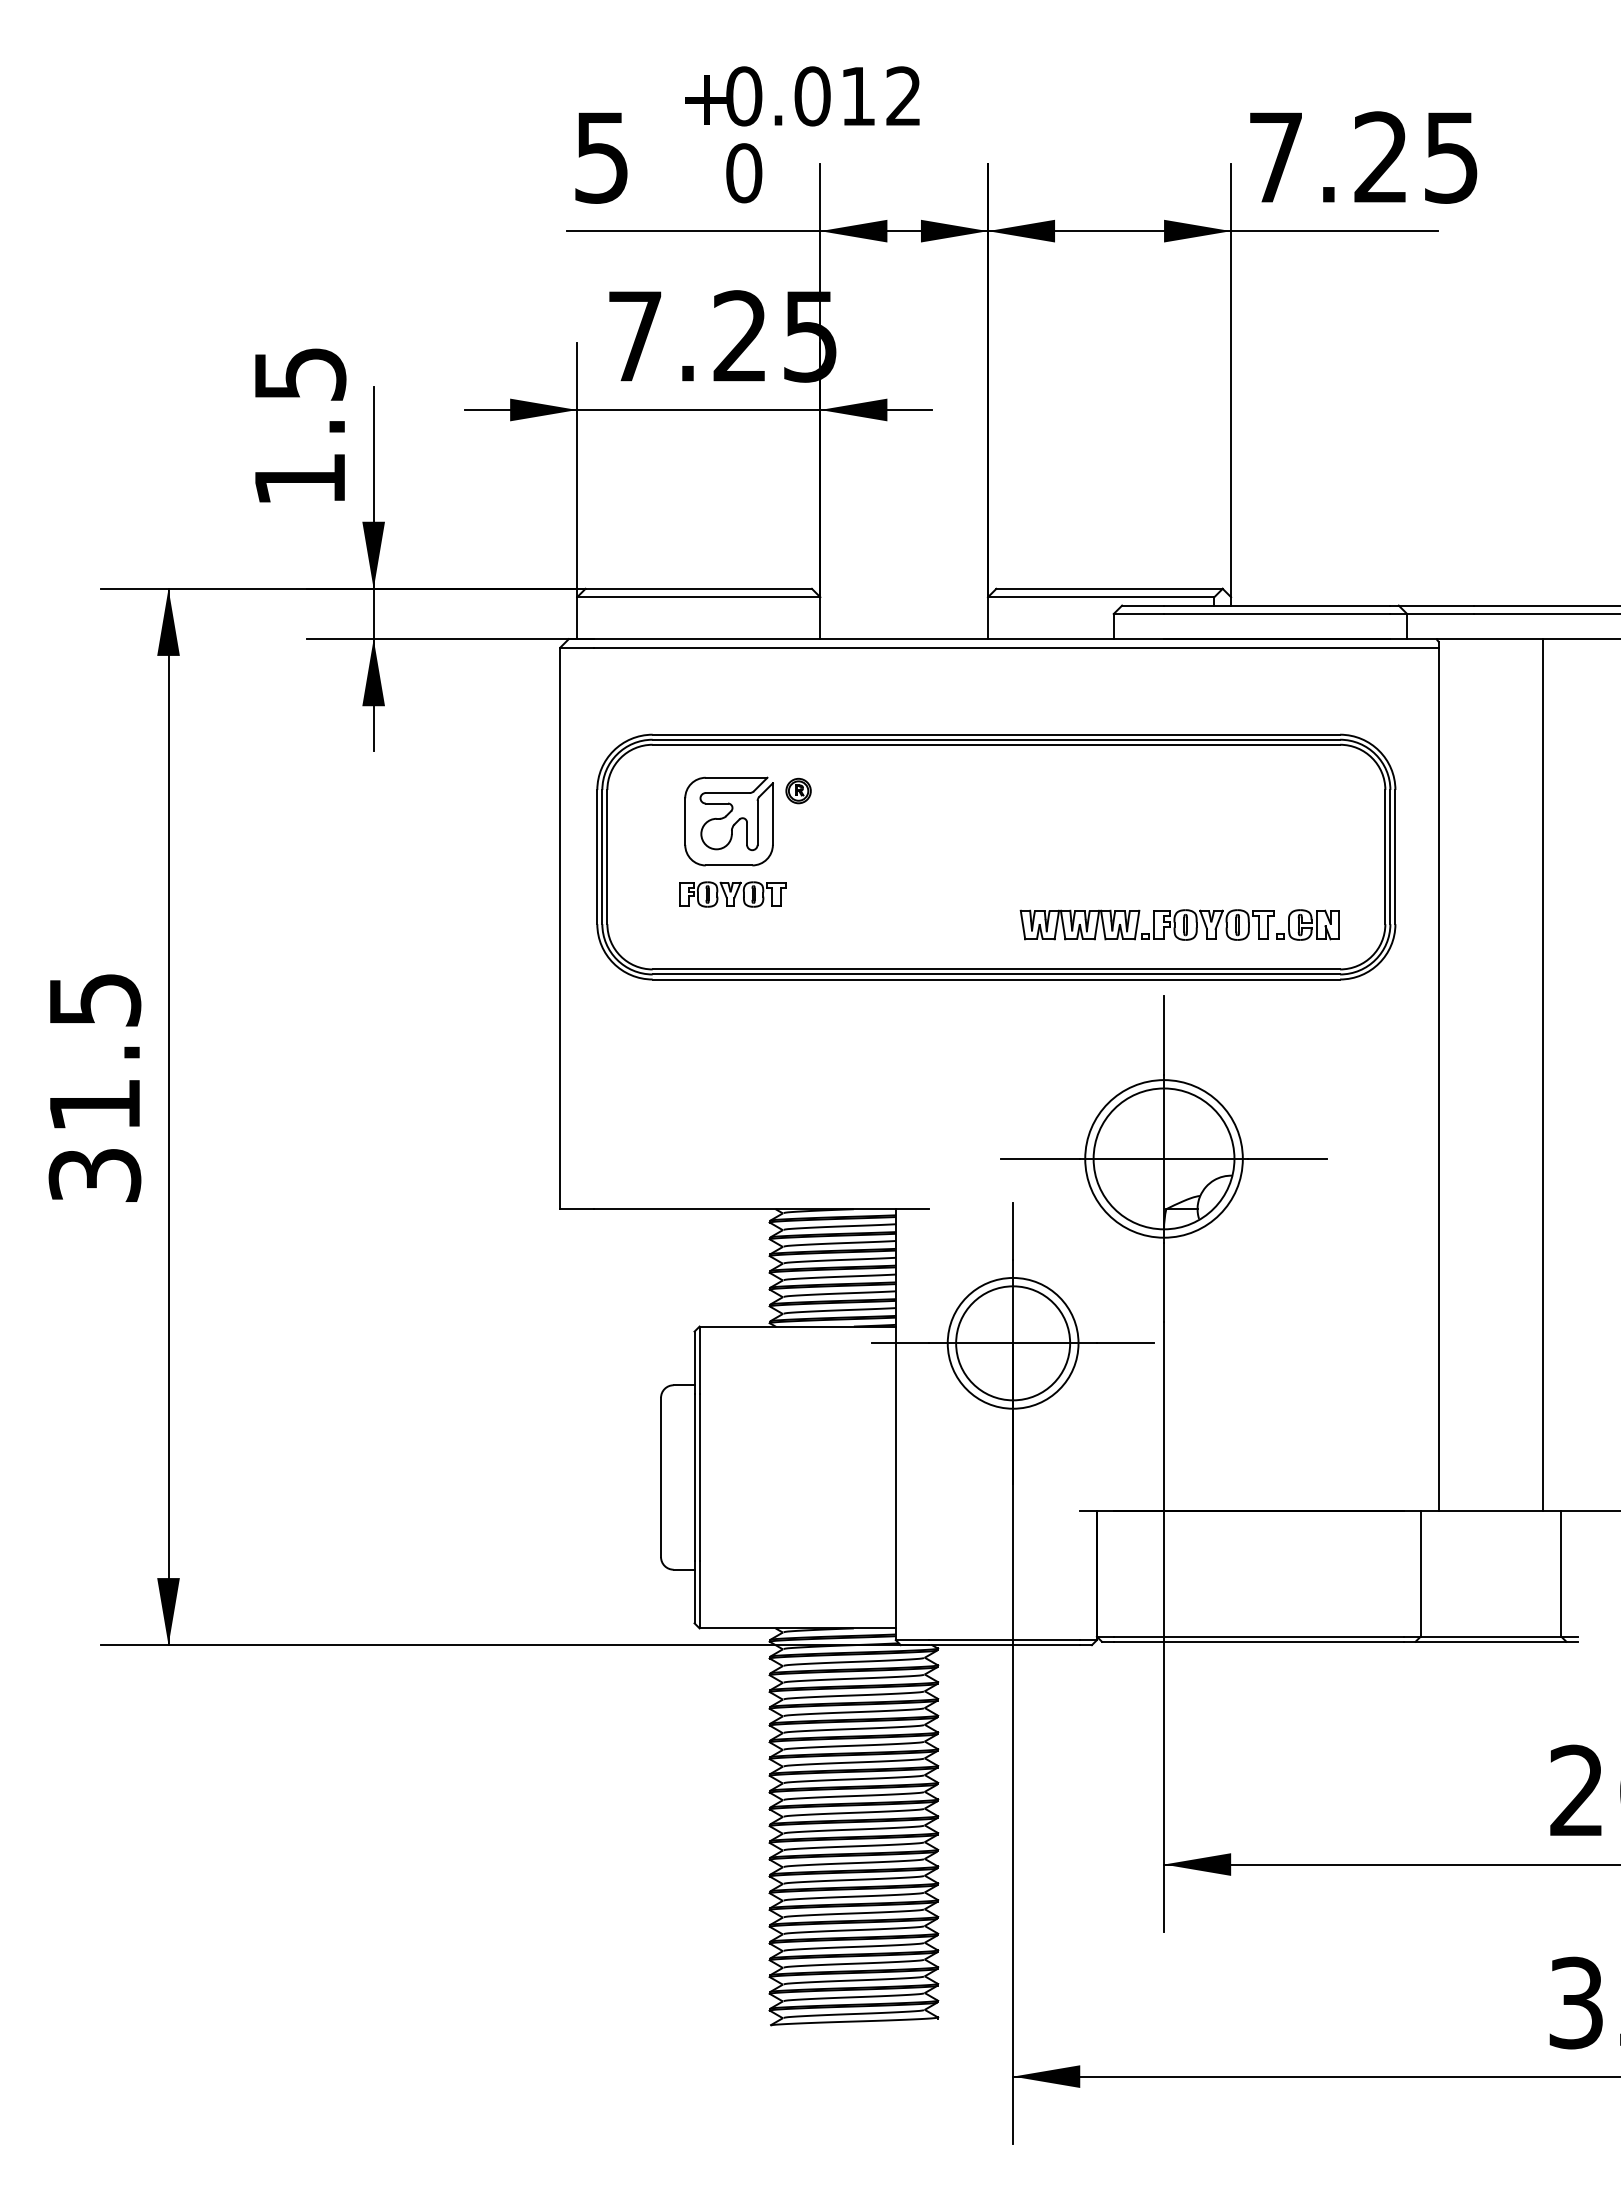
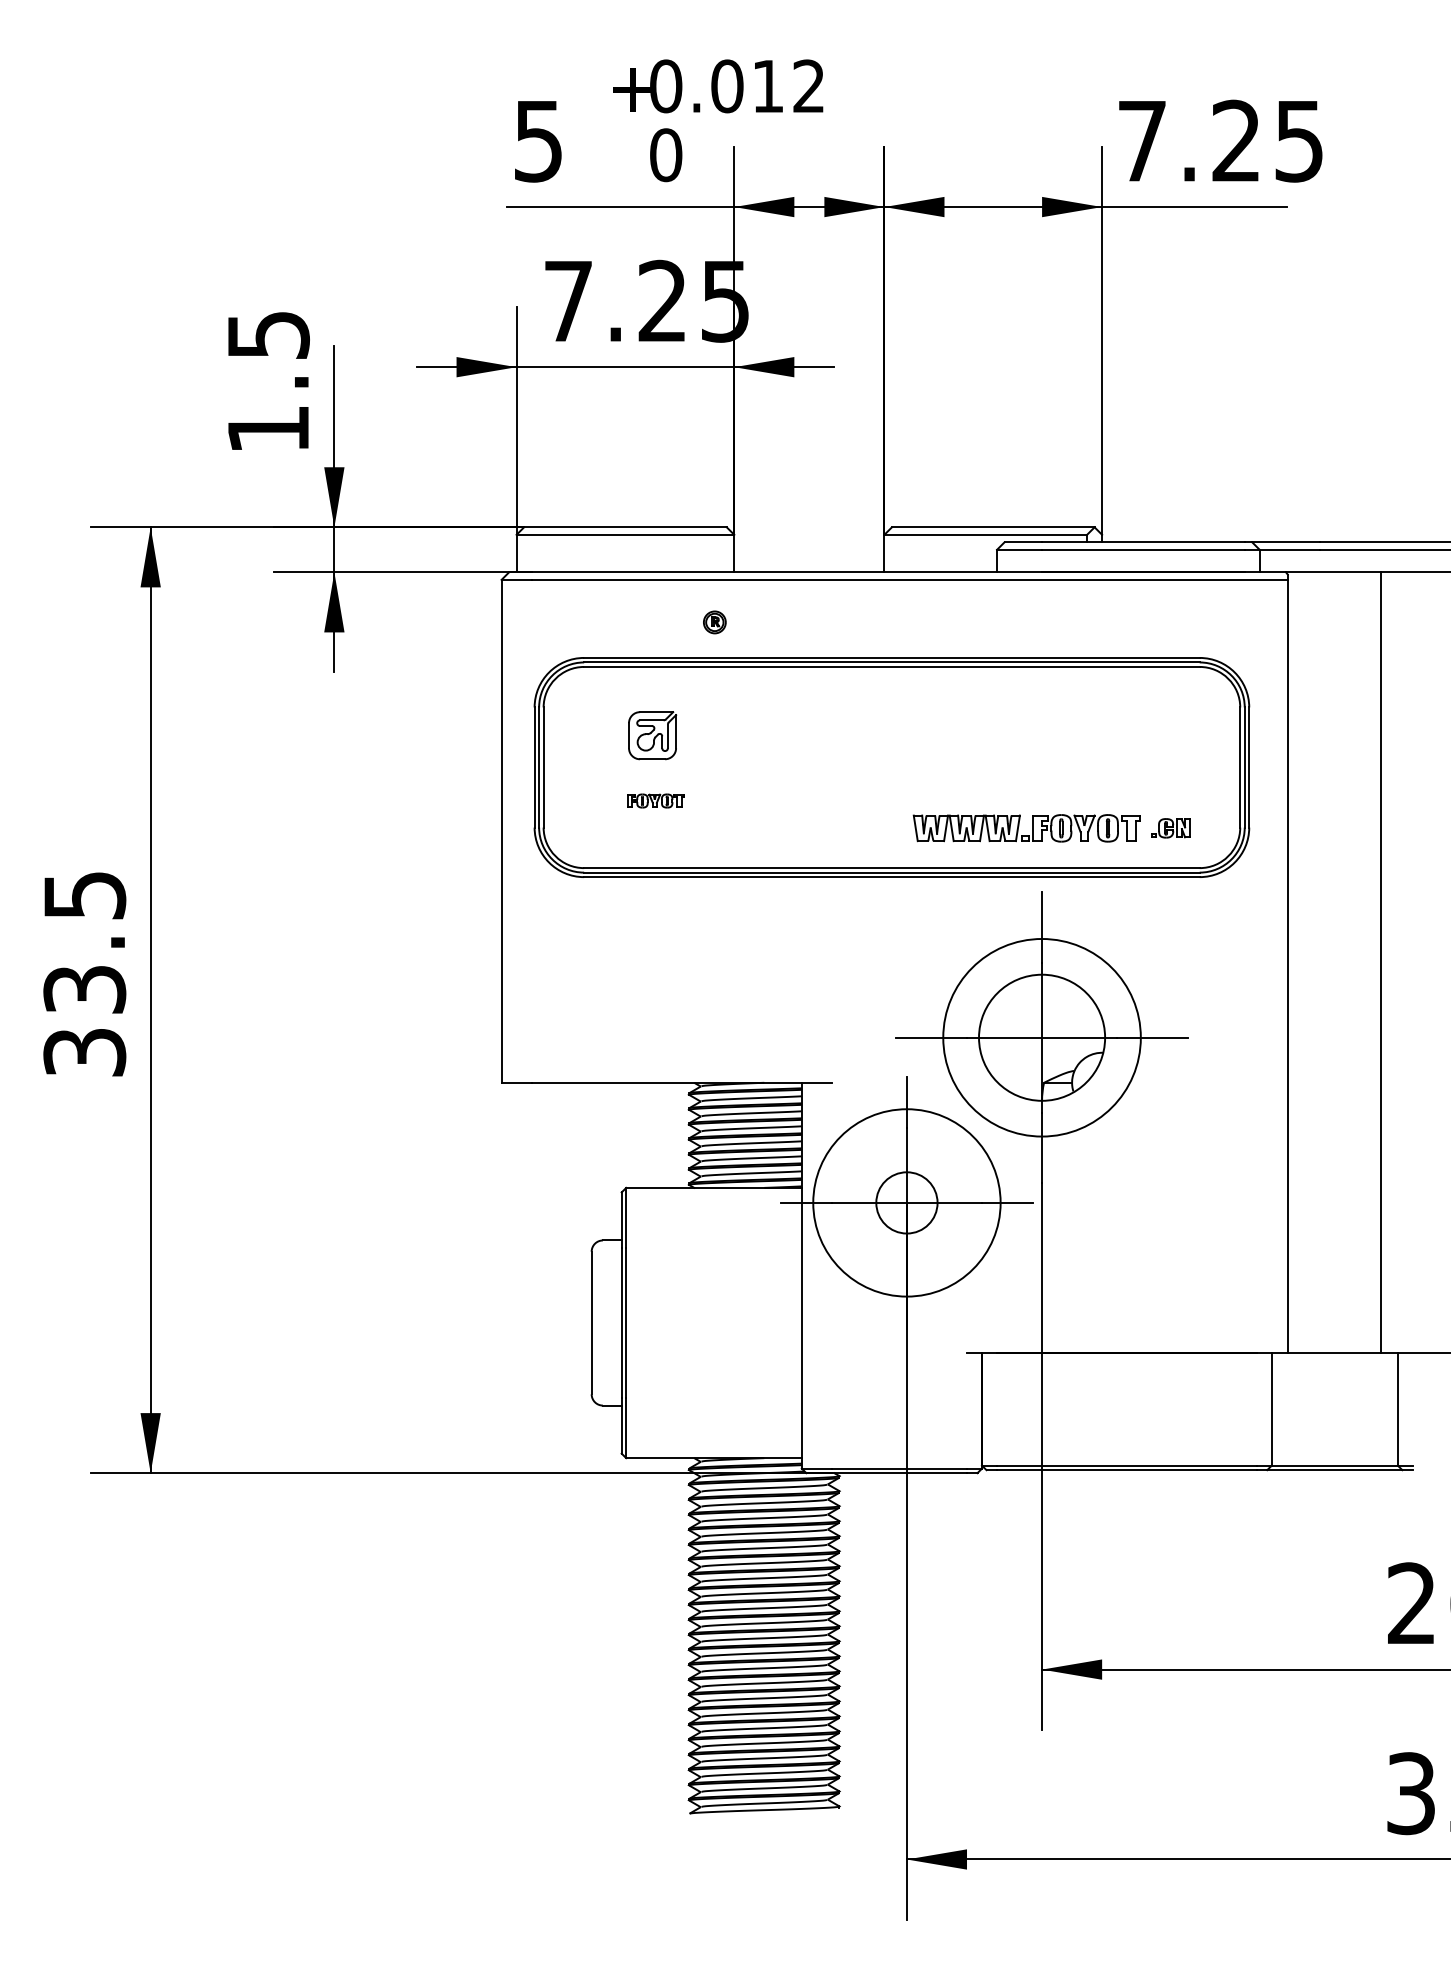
part: (798, 790) -> (714, 621), moved
part: (728, 821) -> (652, 735), size x0.6
part: (732, 894) -> (655, 801), size x0.6
part: (1307, 924) -> (1170, 827), size x0.7
text: (94, 1104) -> (84, 989), 31.5 -> 33.5
circle: (1163, 1158) -> (1041, 1037), size x1.4
circle: (1012, 1342) -> (906, 1202), size x1.6
circle: (1013, 1343) -> (907, 1203), size x0.6

